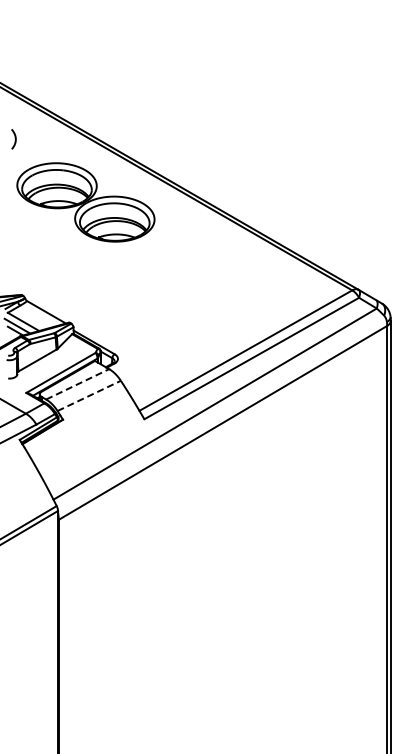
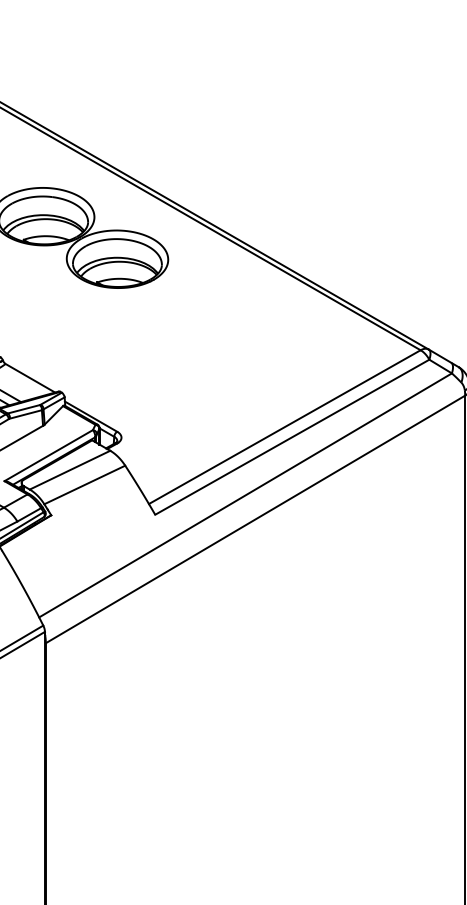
line: (77, 384) -> (69, 470), dashed -> solid
line: (89, 395) -> (85, 484), dashed -> solid

